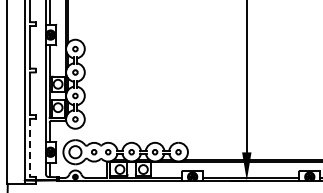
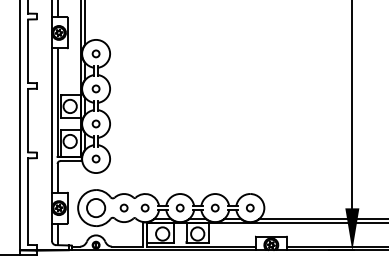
line: (30, 147) -> (28, 201), dashed -> solid

